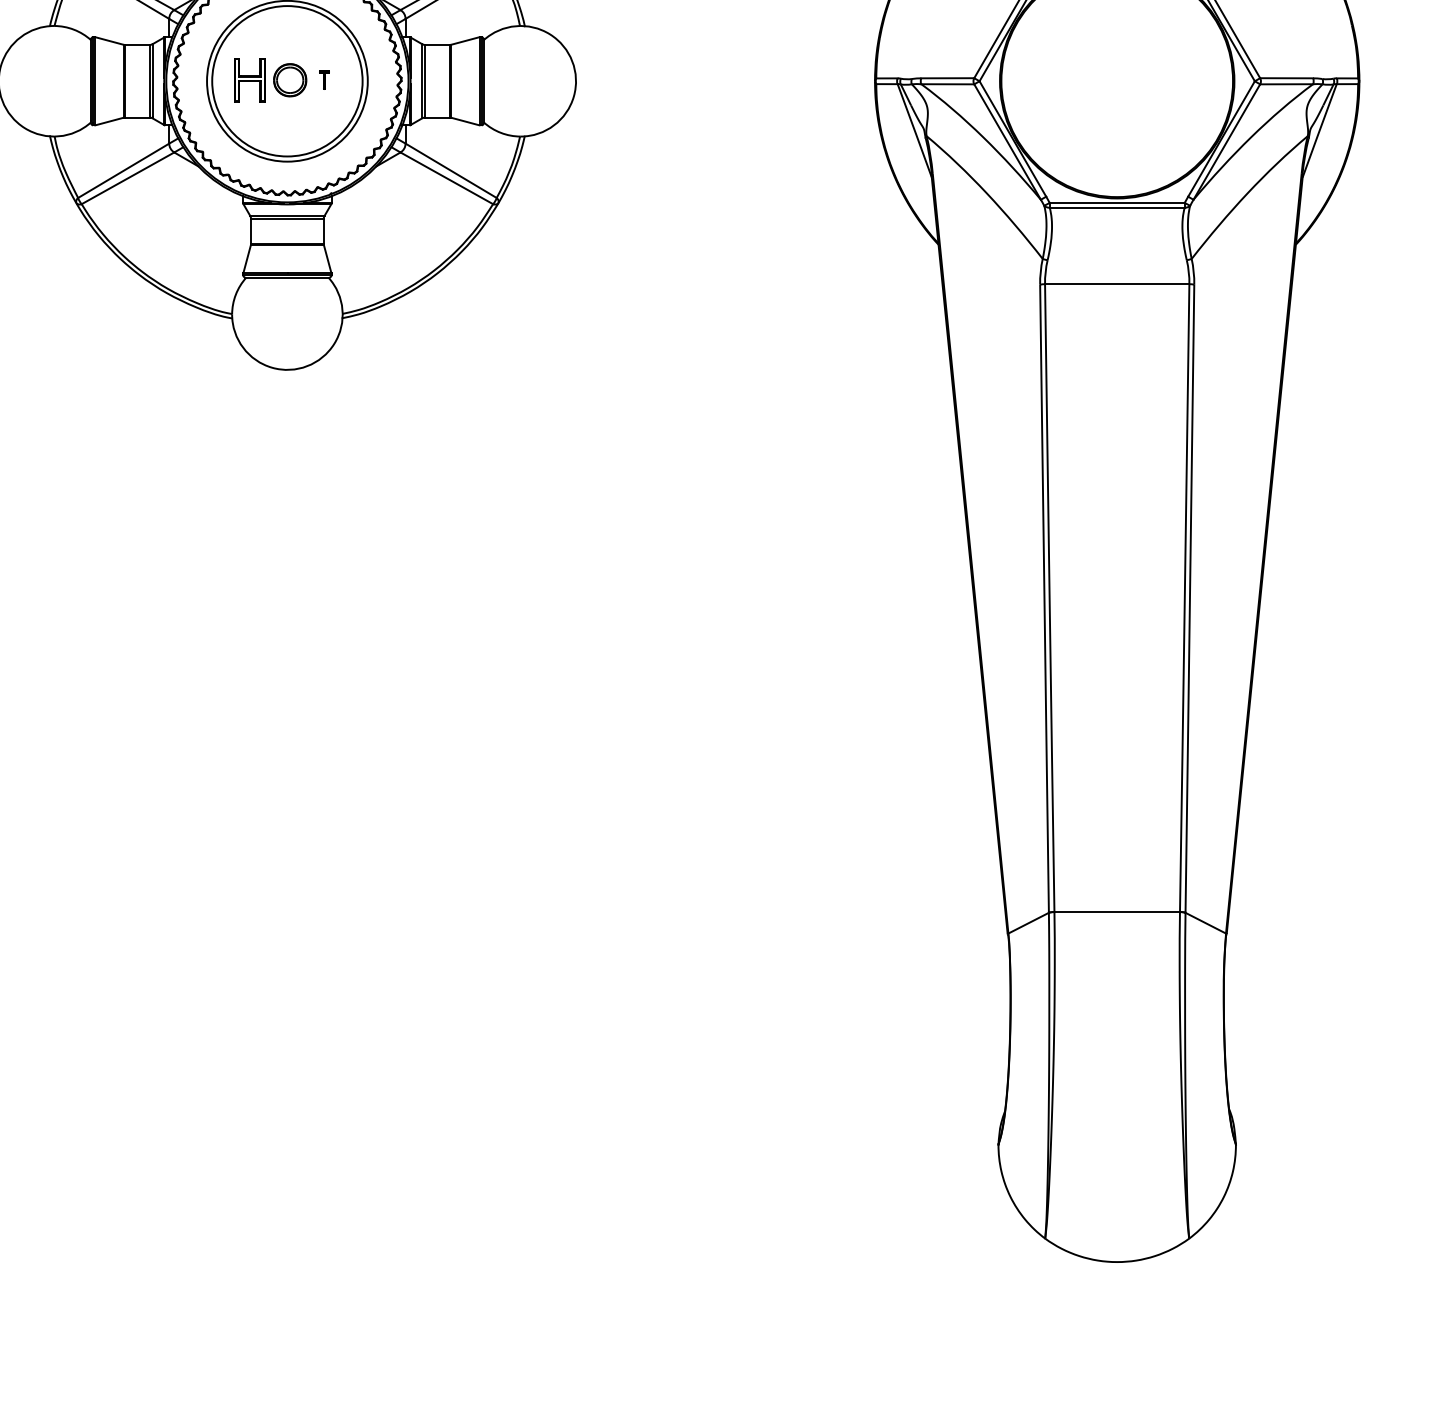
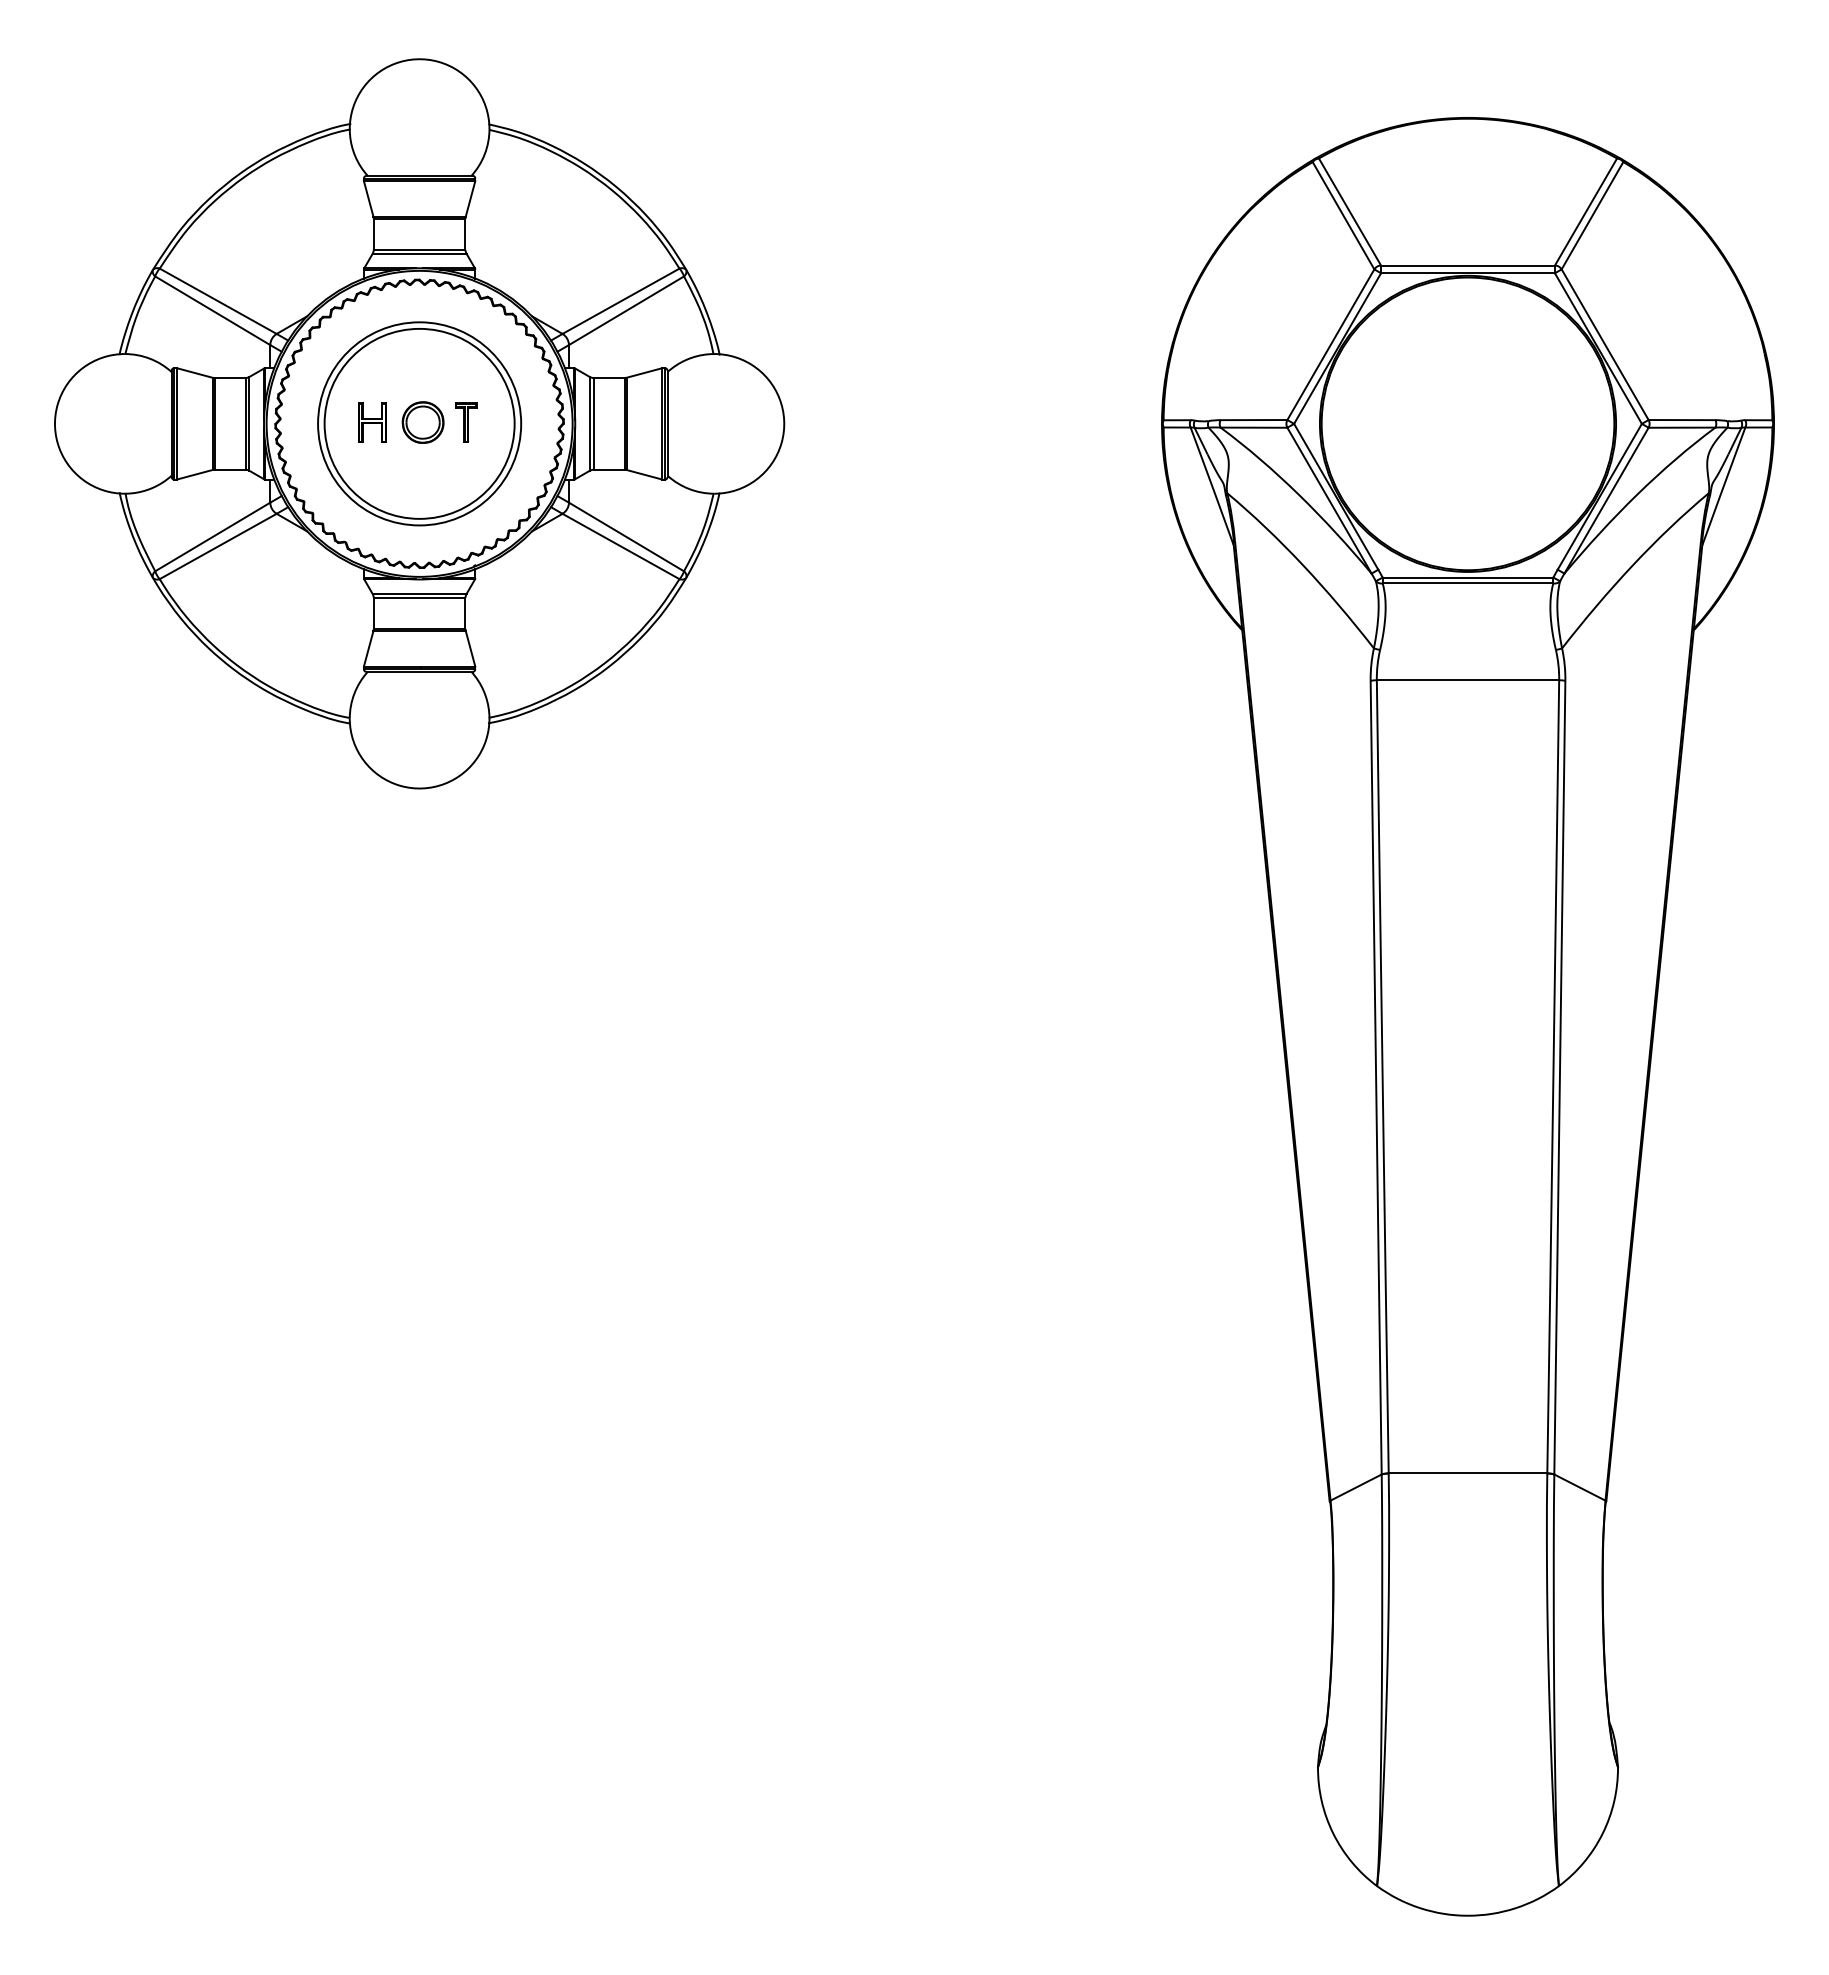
part: (250, 80) -> (372, 422), size x0.71
part: (324, 80) -> (466, 422), size x1.67

